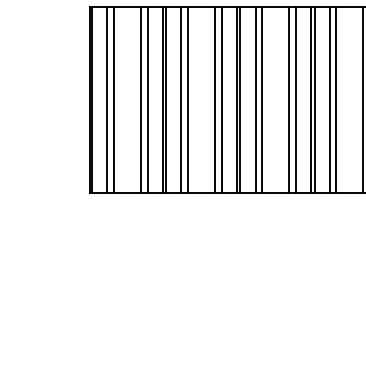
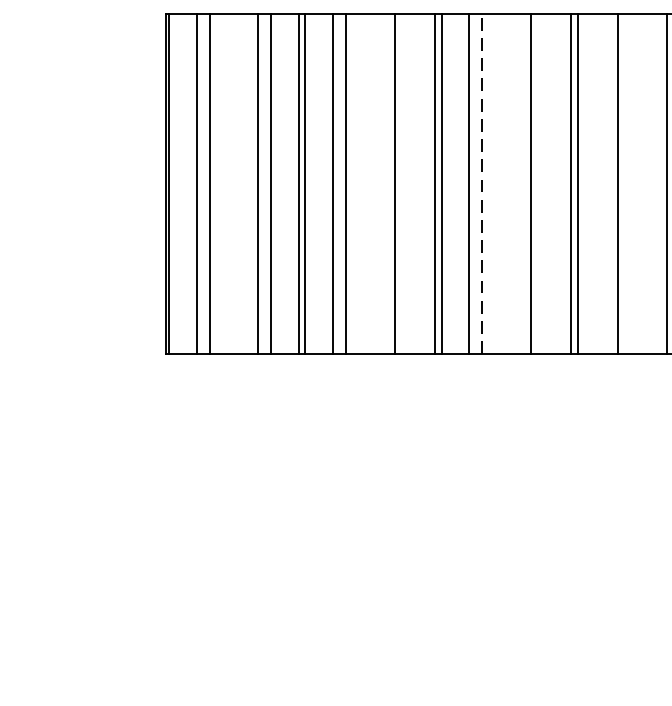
line: (221, 99) -> (406, 183), removed
line: (262, 99) -> (482, 183), solid -> dashed
line: (295, 99) -> (542, 183), removed
line: (329, 99) -> (605, 183), removed

